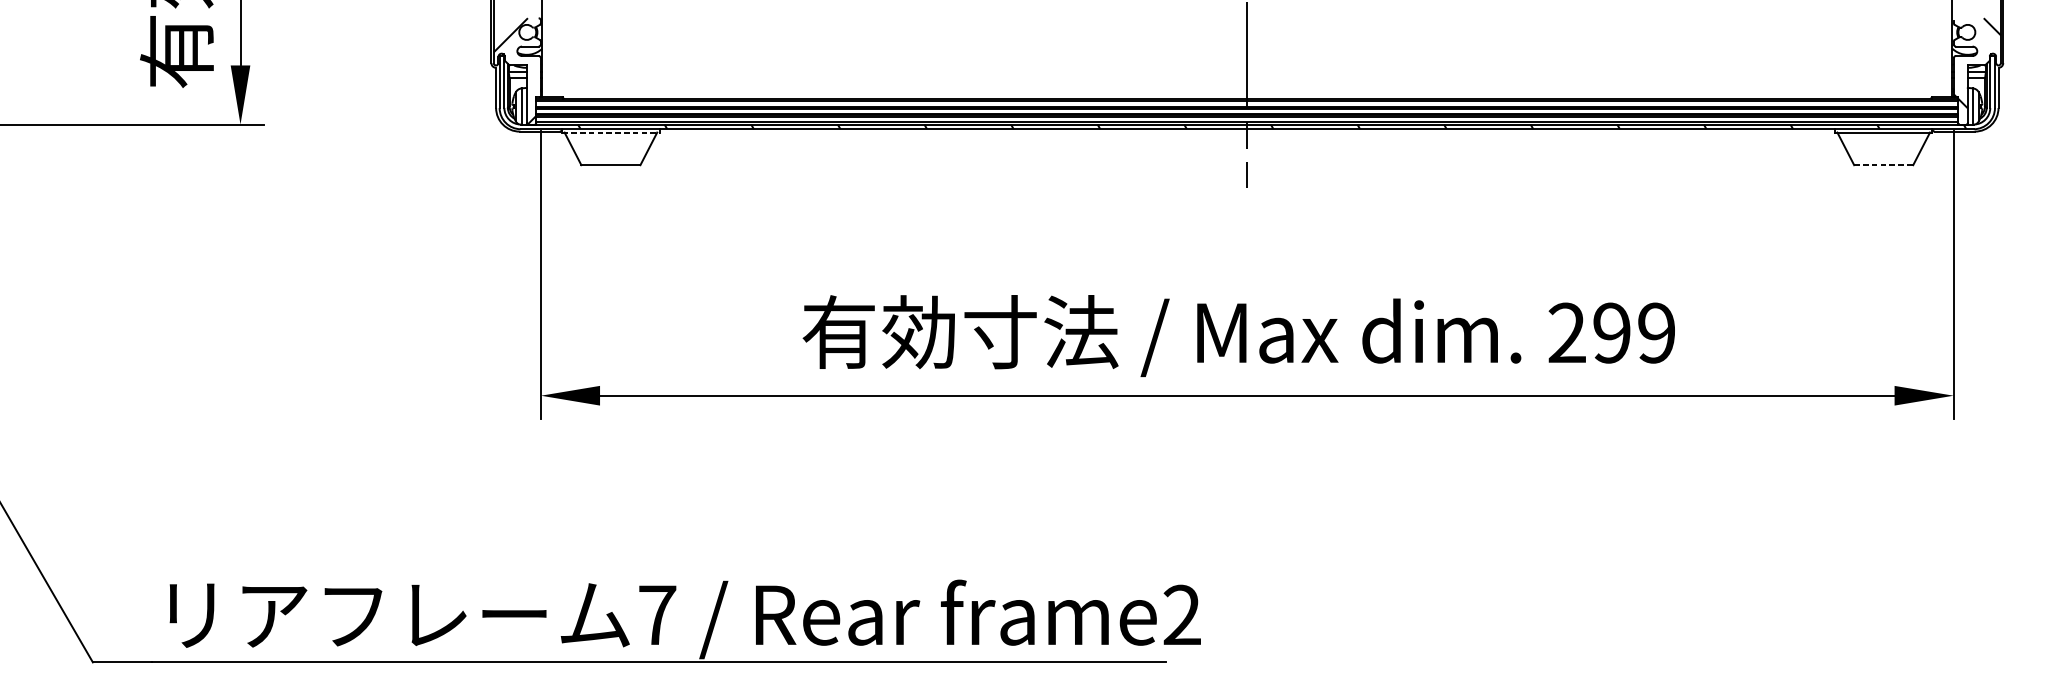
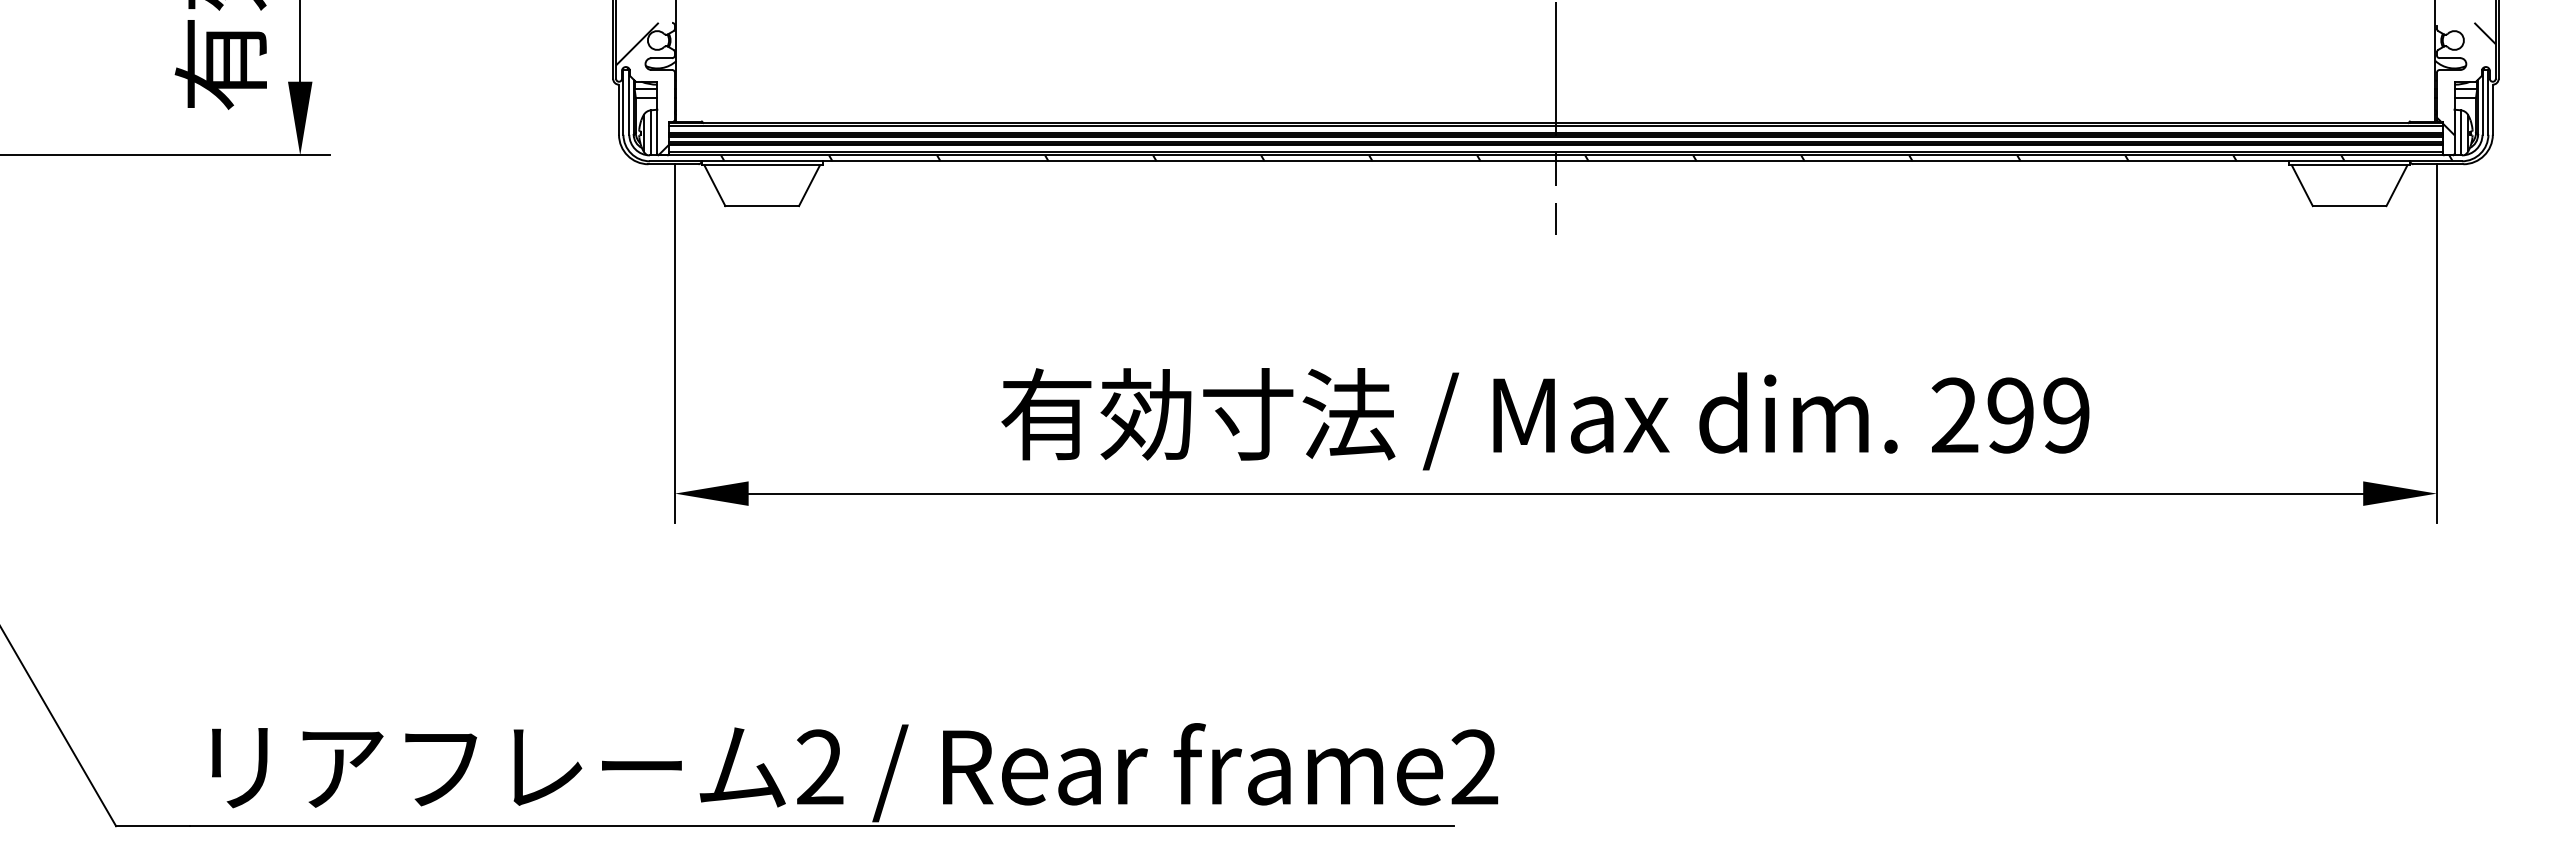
line: (611, 132) -> (762, 165), dashed -> solid
line: (1883, 165) -> (2349, 206), dashed -> solid
text: (657, 614) -> (820, 766), 7 -> 2

